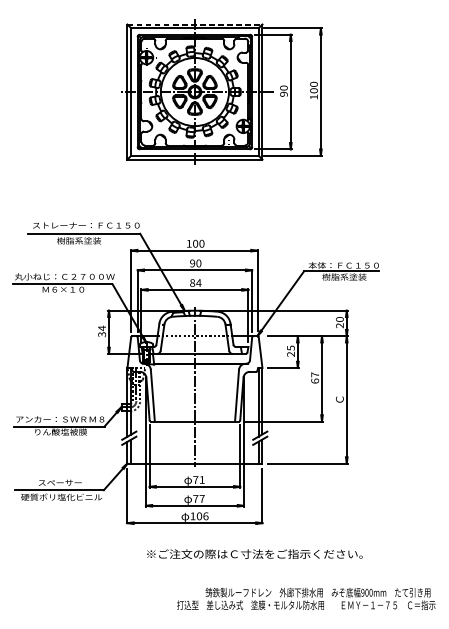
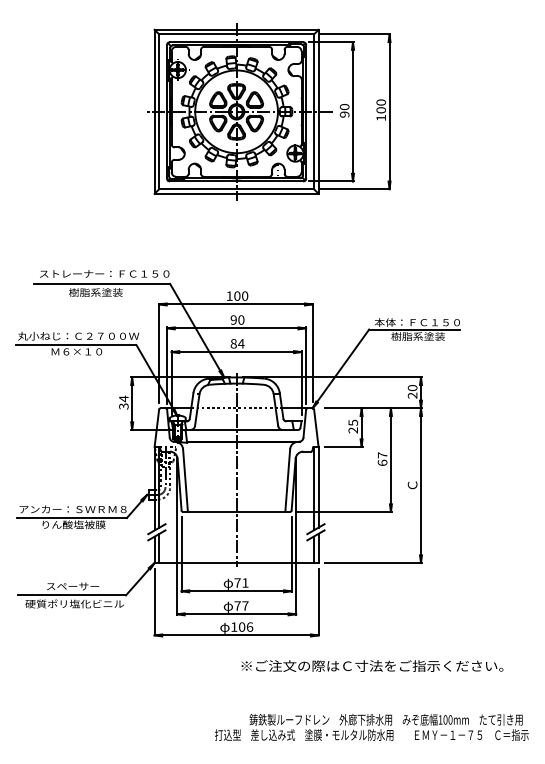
line: (194, 24) -> (236, 29), dashed -> solid
text: (254, 553) -> (372, 665), moved
text: (362, 592) -> (440, 719), 900mm -> 100mm

